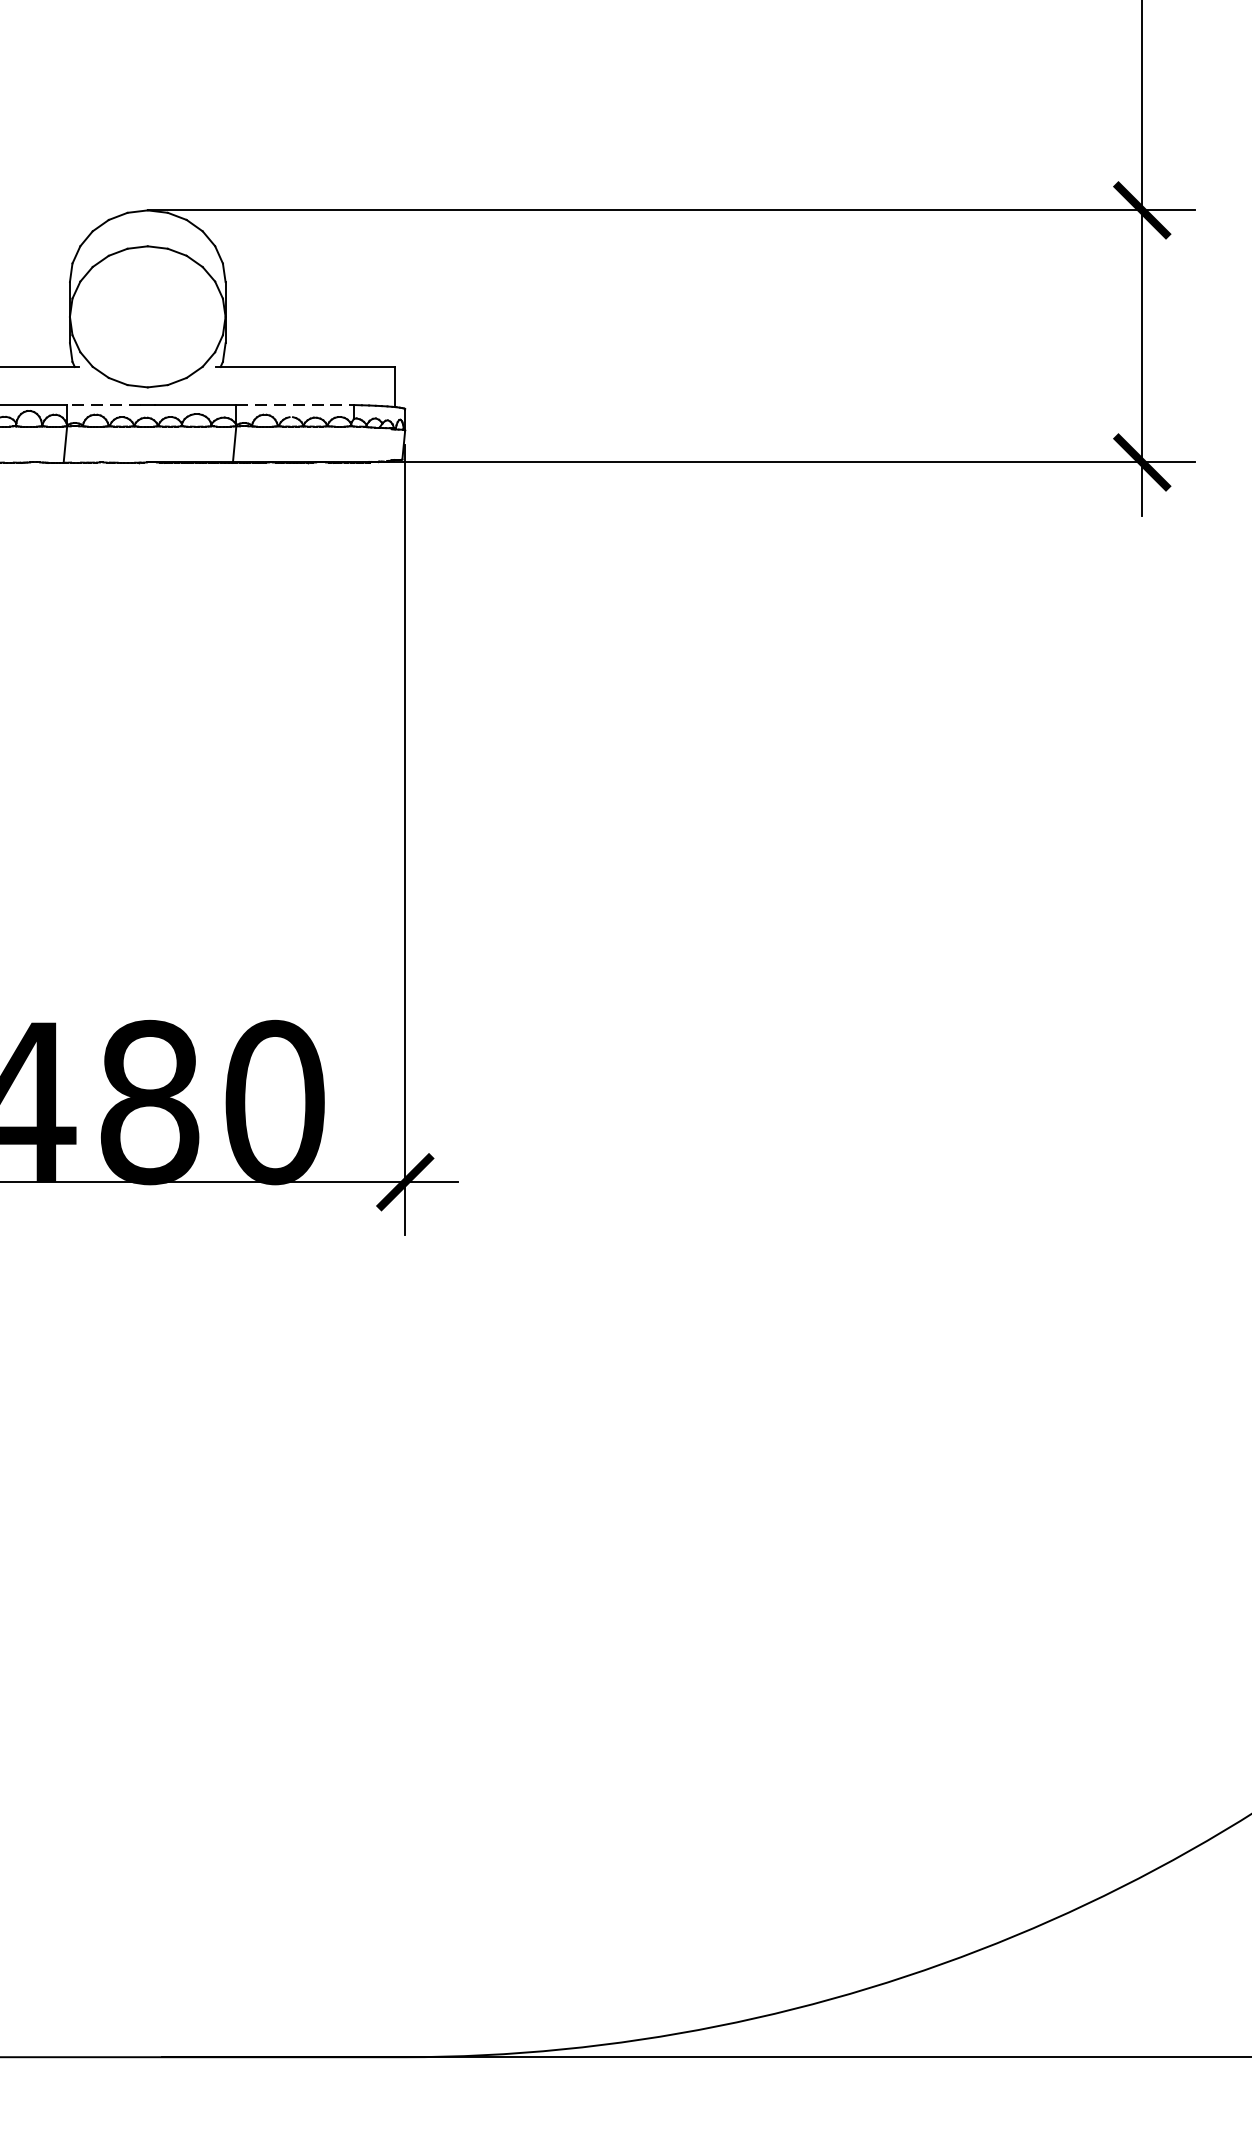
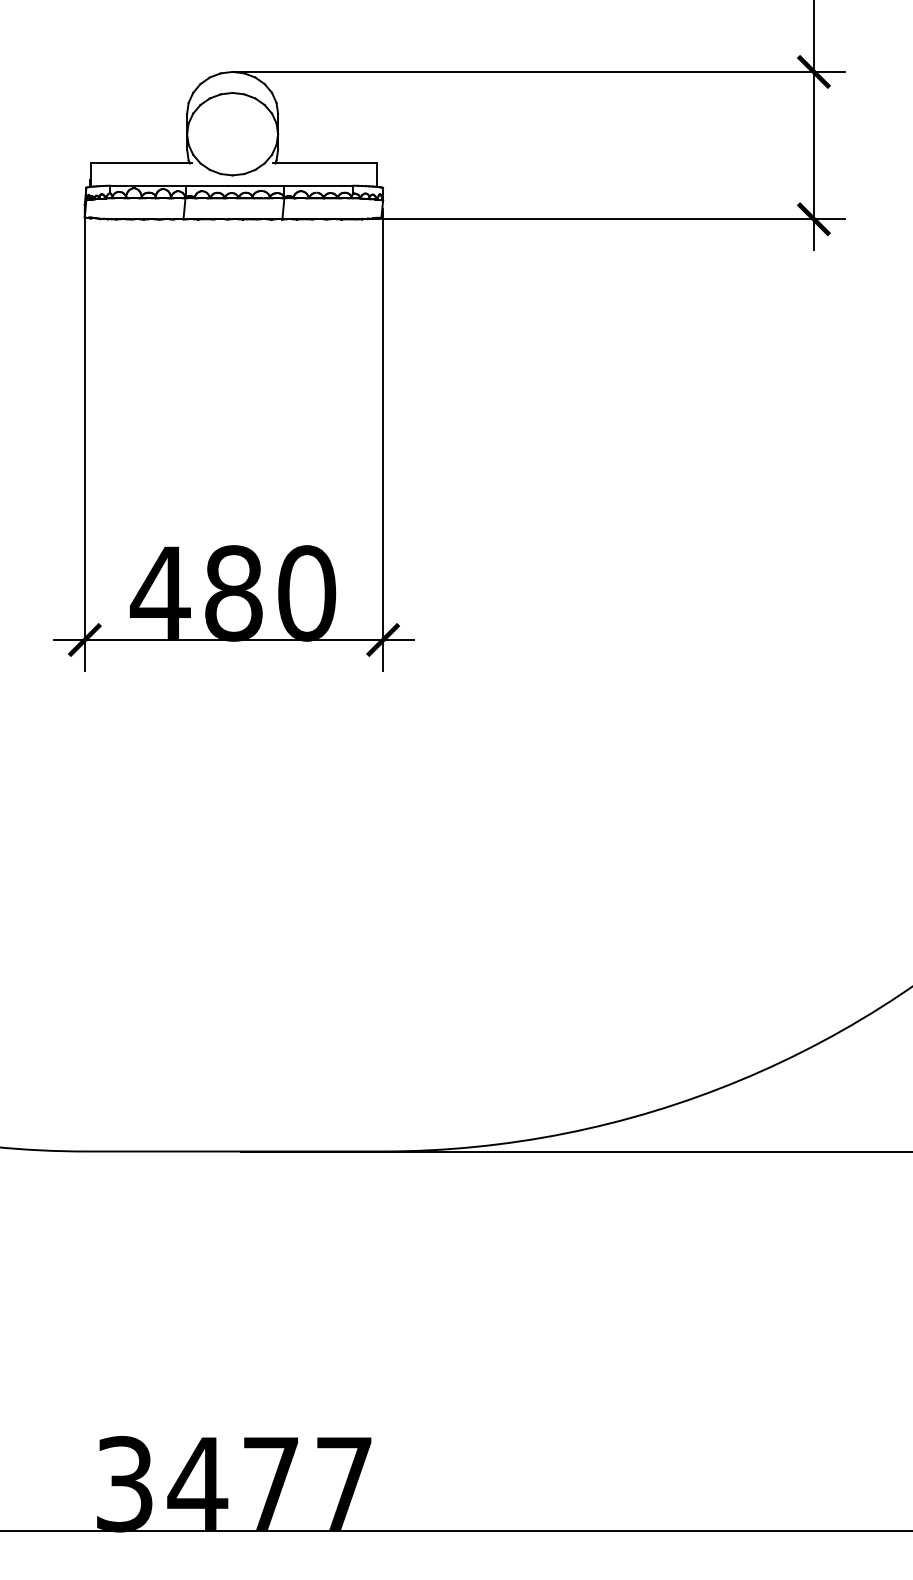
line: (103, 404) -> (206, 185), dashed -> solid
line: (294, 404) -> (318, 185), dashed -> solid

